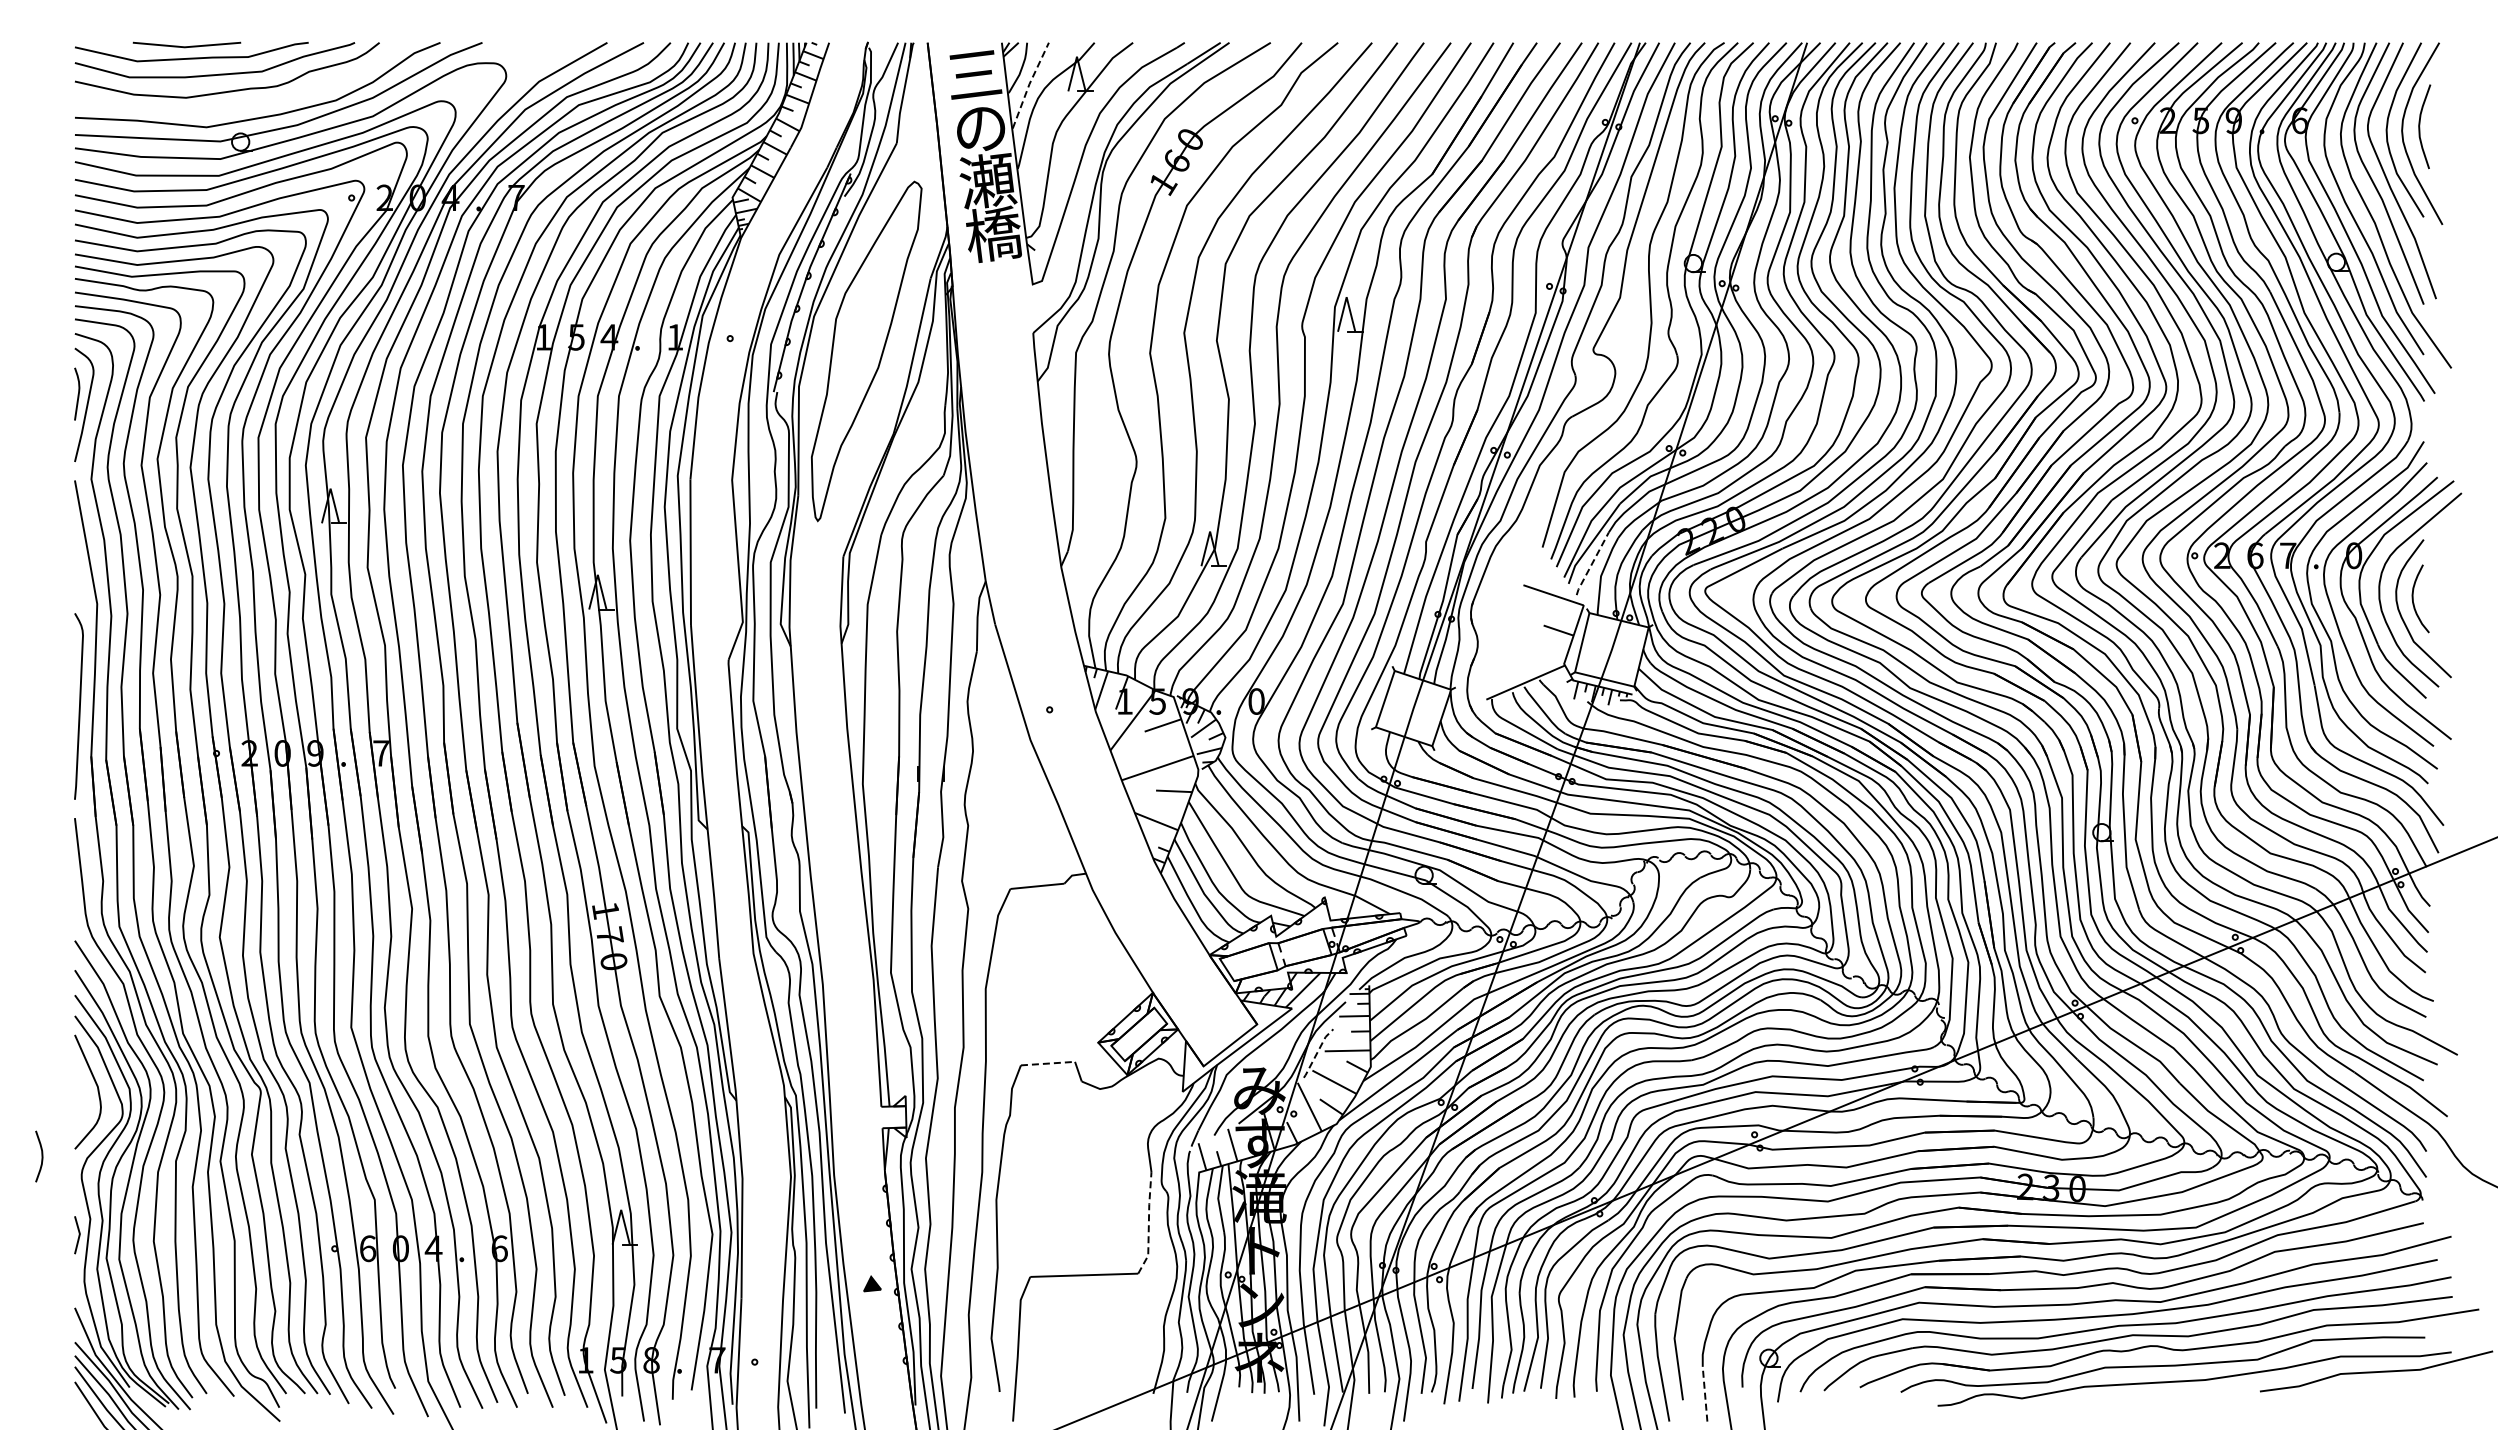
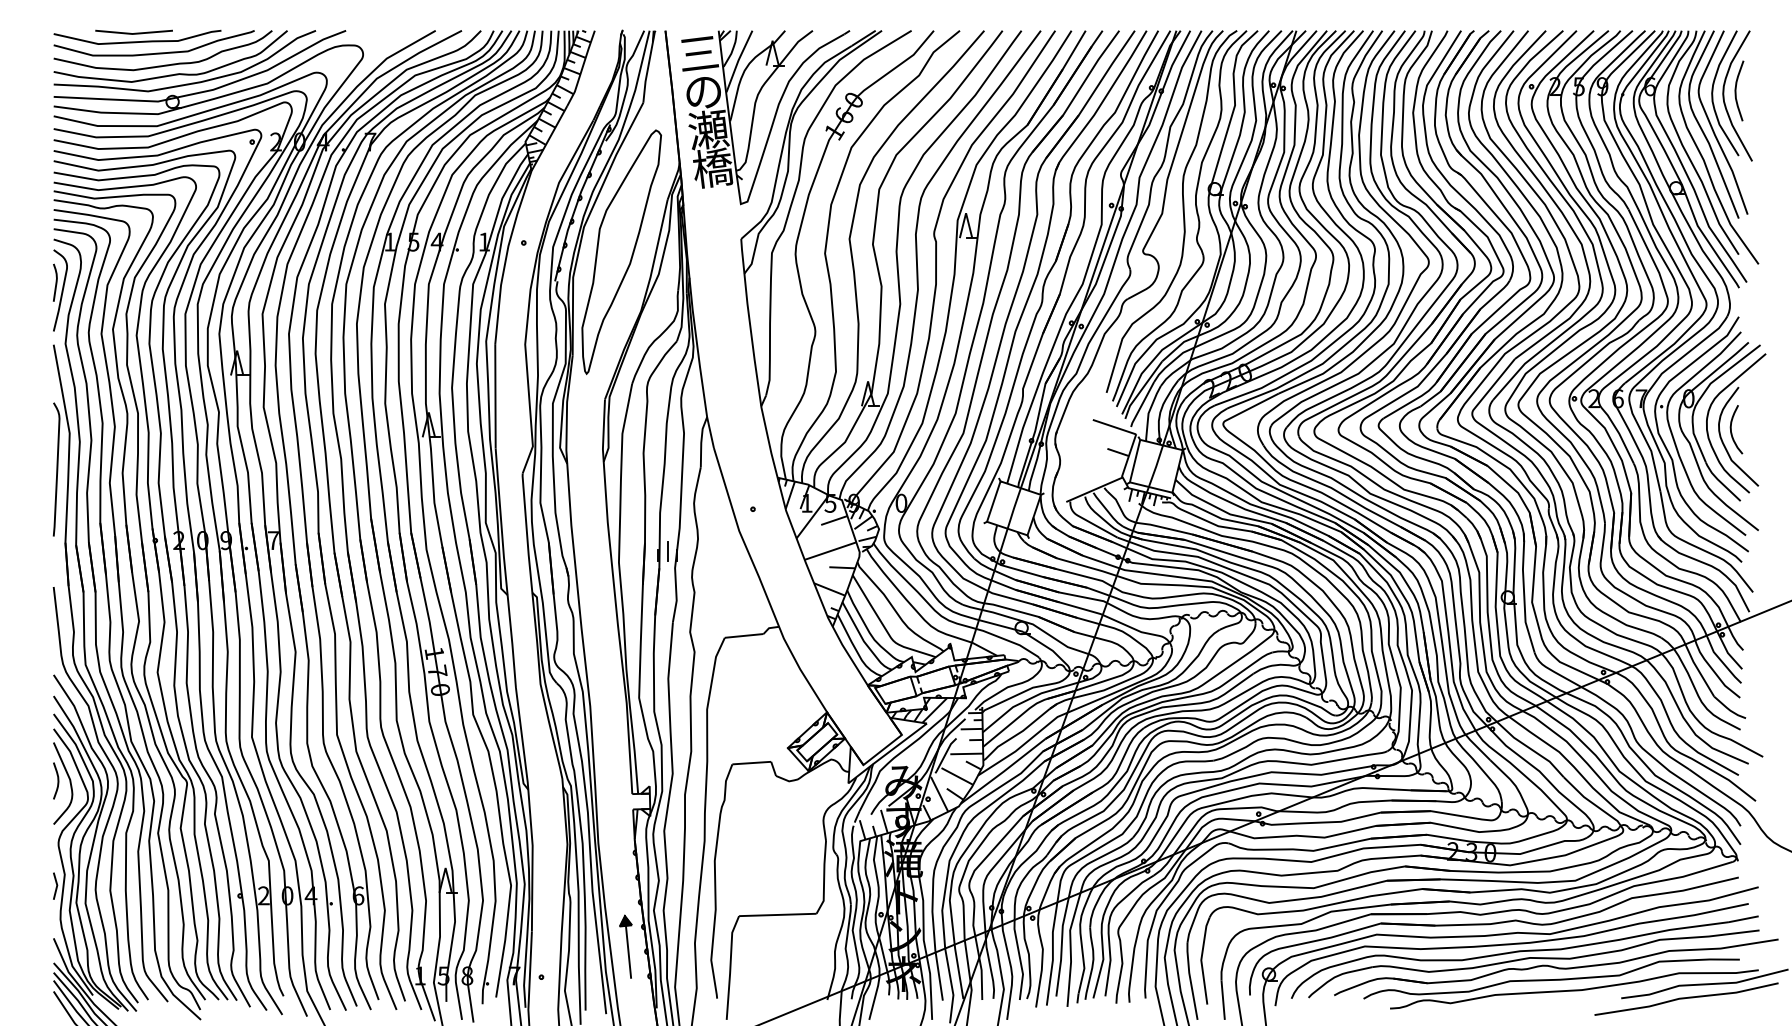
line: (1029, 84) -> (738, 60), dashed -> solid
curve: (240, 103) -> (172, 74), added
line: (1592, 563) -> (1142, 404), dashed -> solid
curve: (79, 706) -> (57, 469), moved
line: (930, 768) -> (667, 551), added
line: (1317, 1052) -> (945, 755), dashed -> solid
line: (1048, 1063) -> (752, 763), dashed -> solid
curve: (41, 1156) -> (57, 780), moved
line: (1148, 1224) -> (823, 878), dashed -> solid
text: (367, 1248) -> (263, 895), 6 -> 2
line: (875, 1319) -> (628, 946), added
line: (2350, 1391) -> (1686, 998), added
line: (1705, 1393) -> (1223, 999), dashed -> solid

